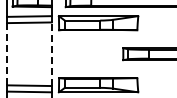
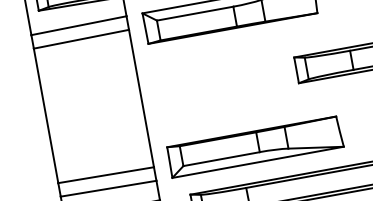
line: (7, 53) -> (46, 114), dashed -> solid
line: (51, 54) -> (141, 99), dashed -> solid

